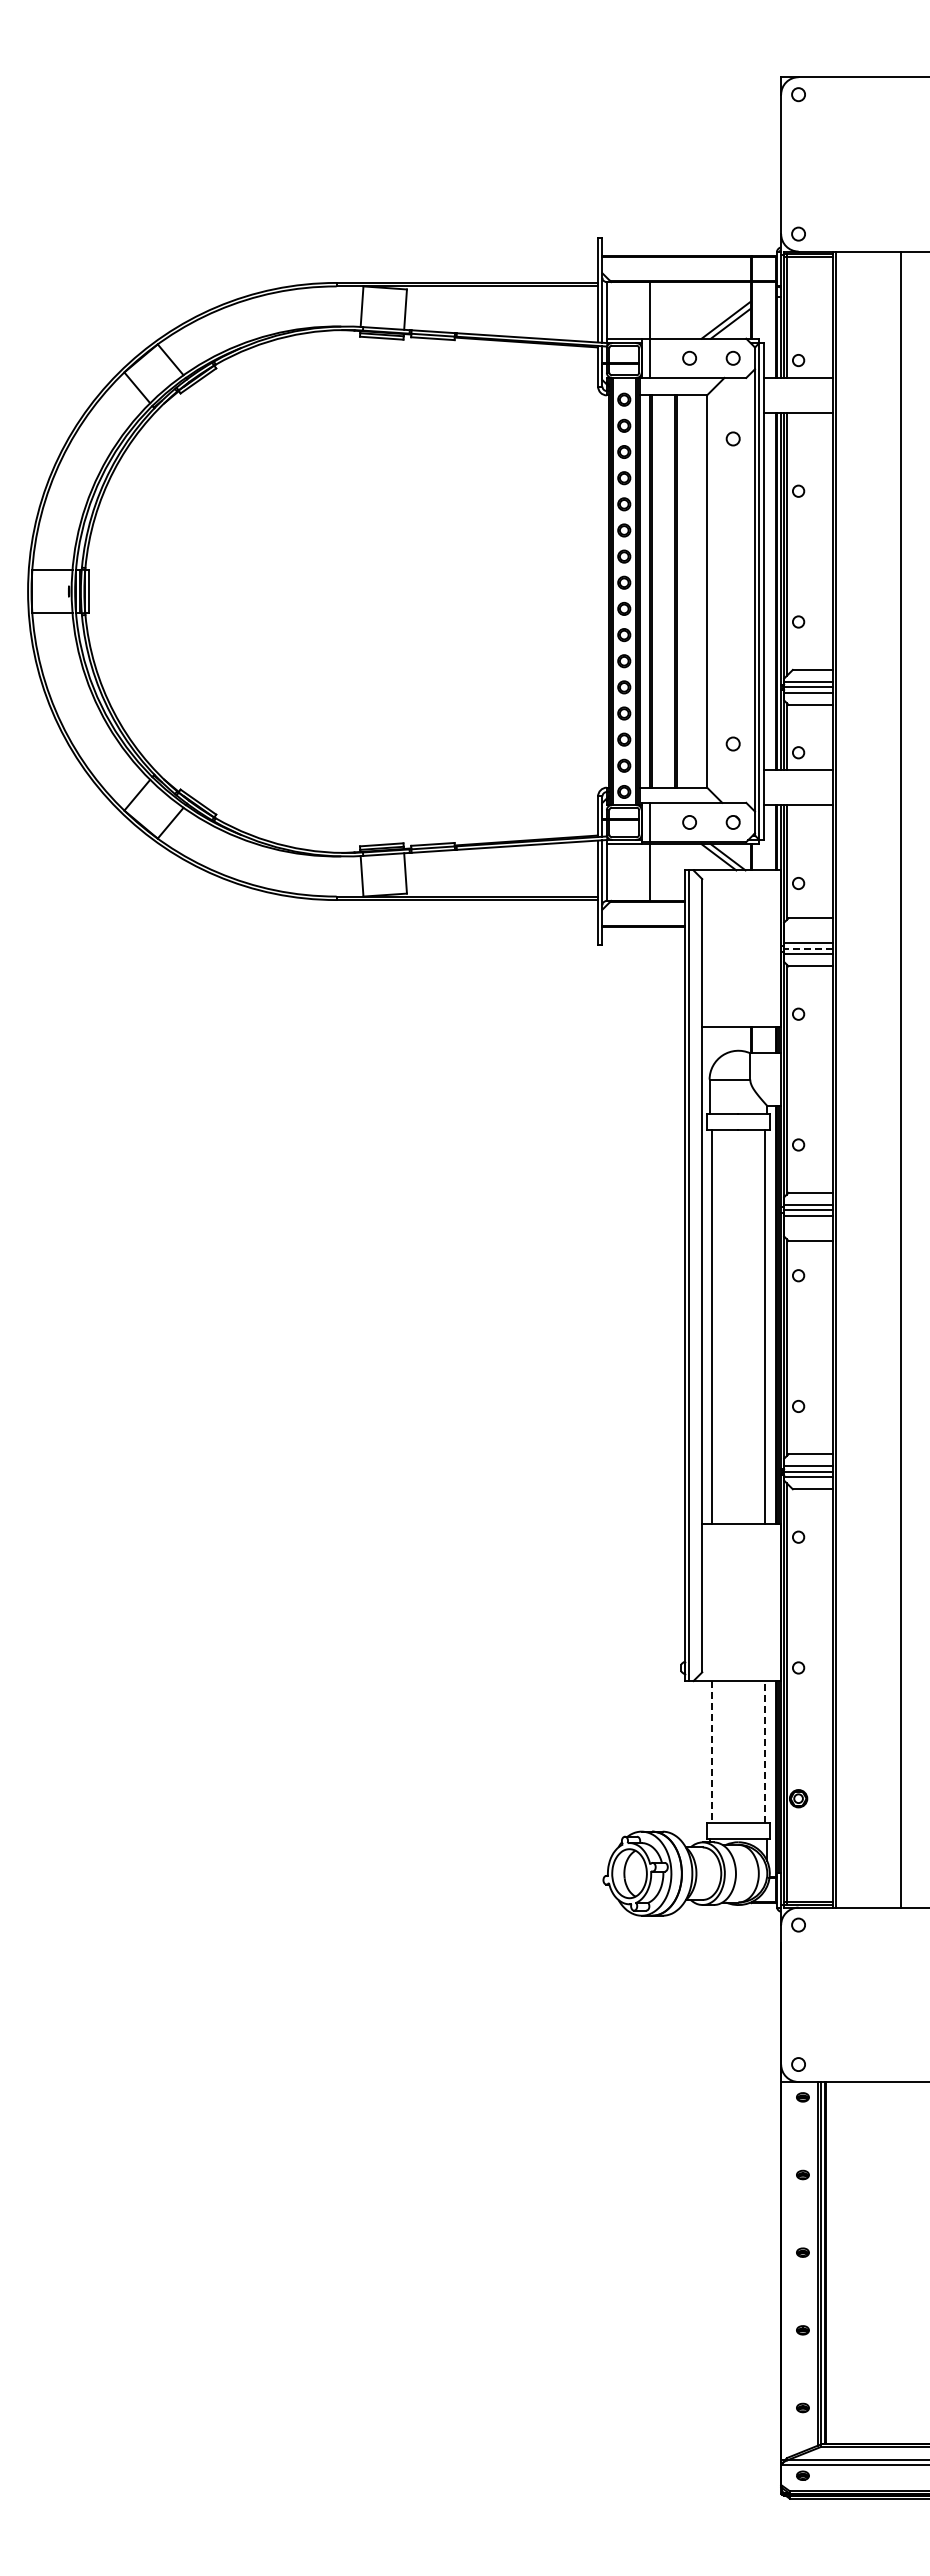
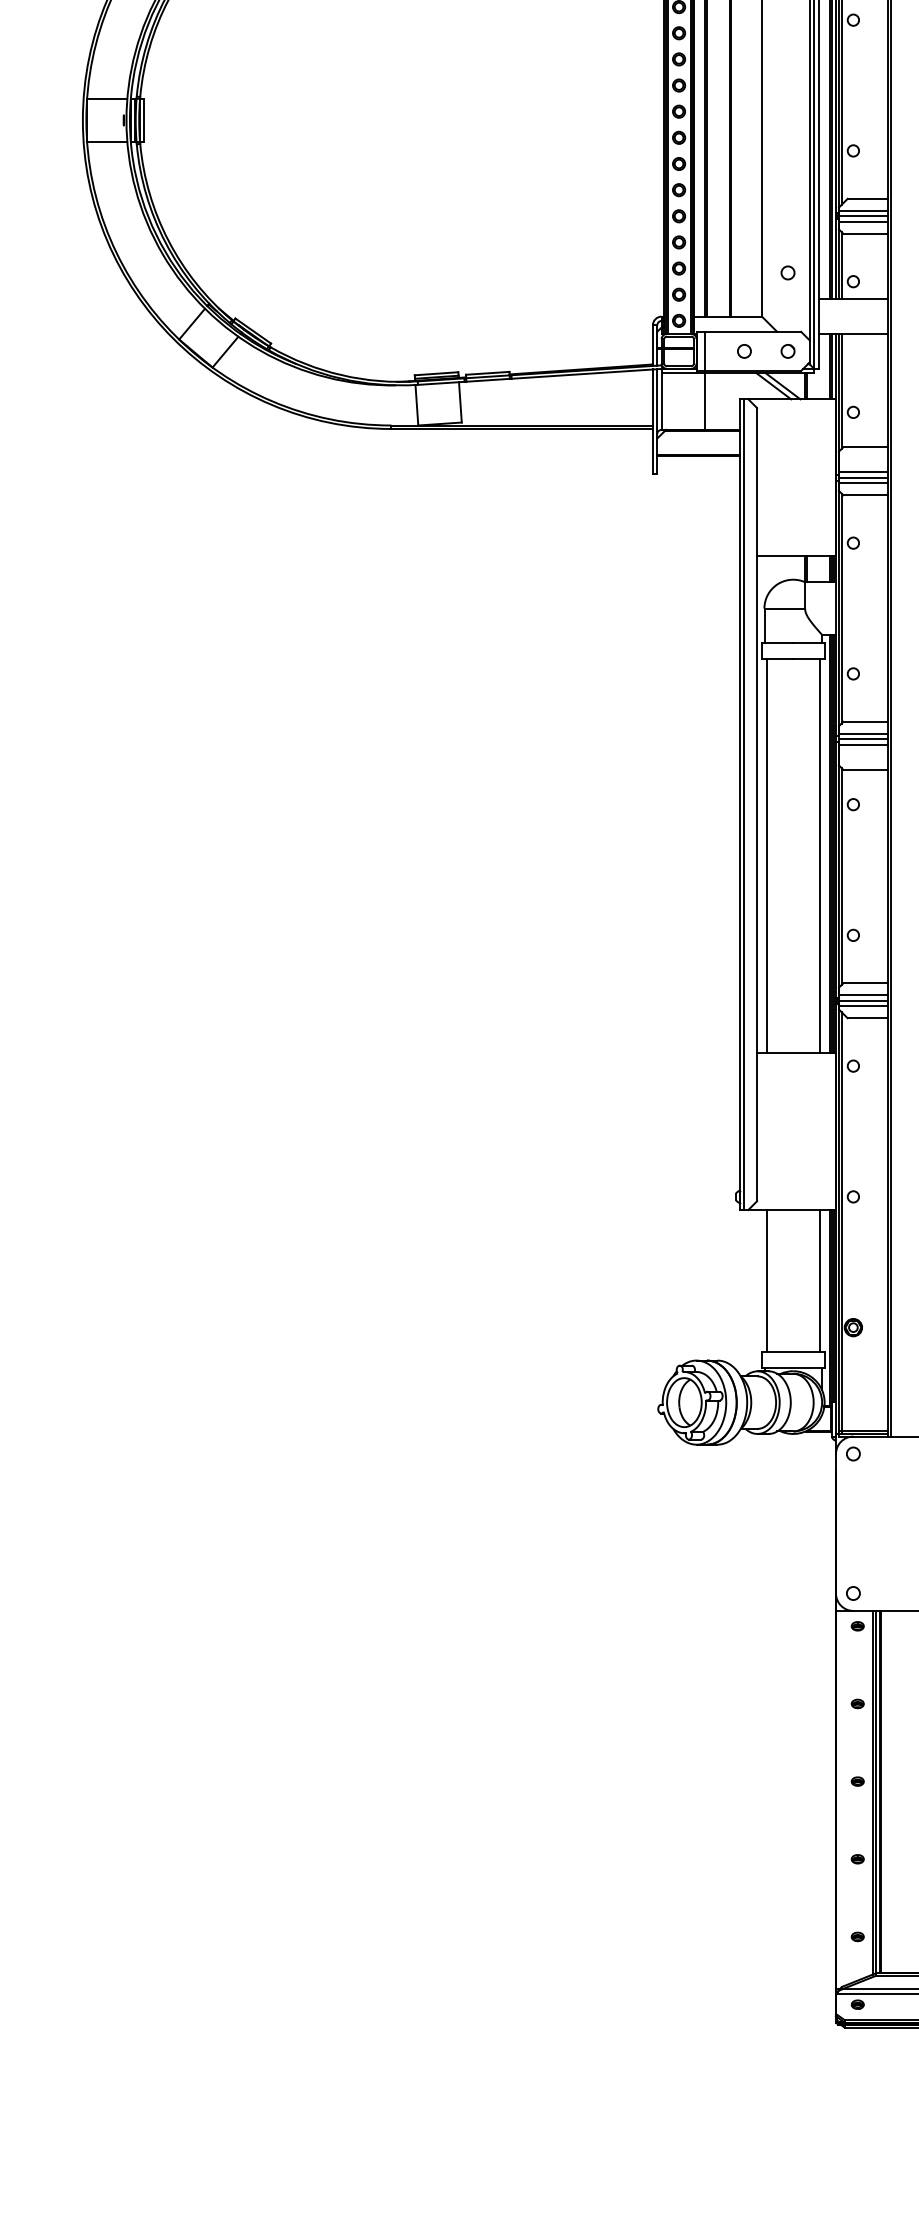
line: (808, 948) -> (863, 477), dashed -> solid
line: (764, 1751) -> (819, 1280), dashed -> solid
line: (712, 1752) -> (767, 1281), dashed -> solid

